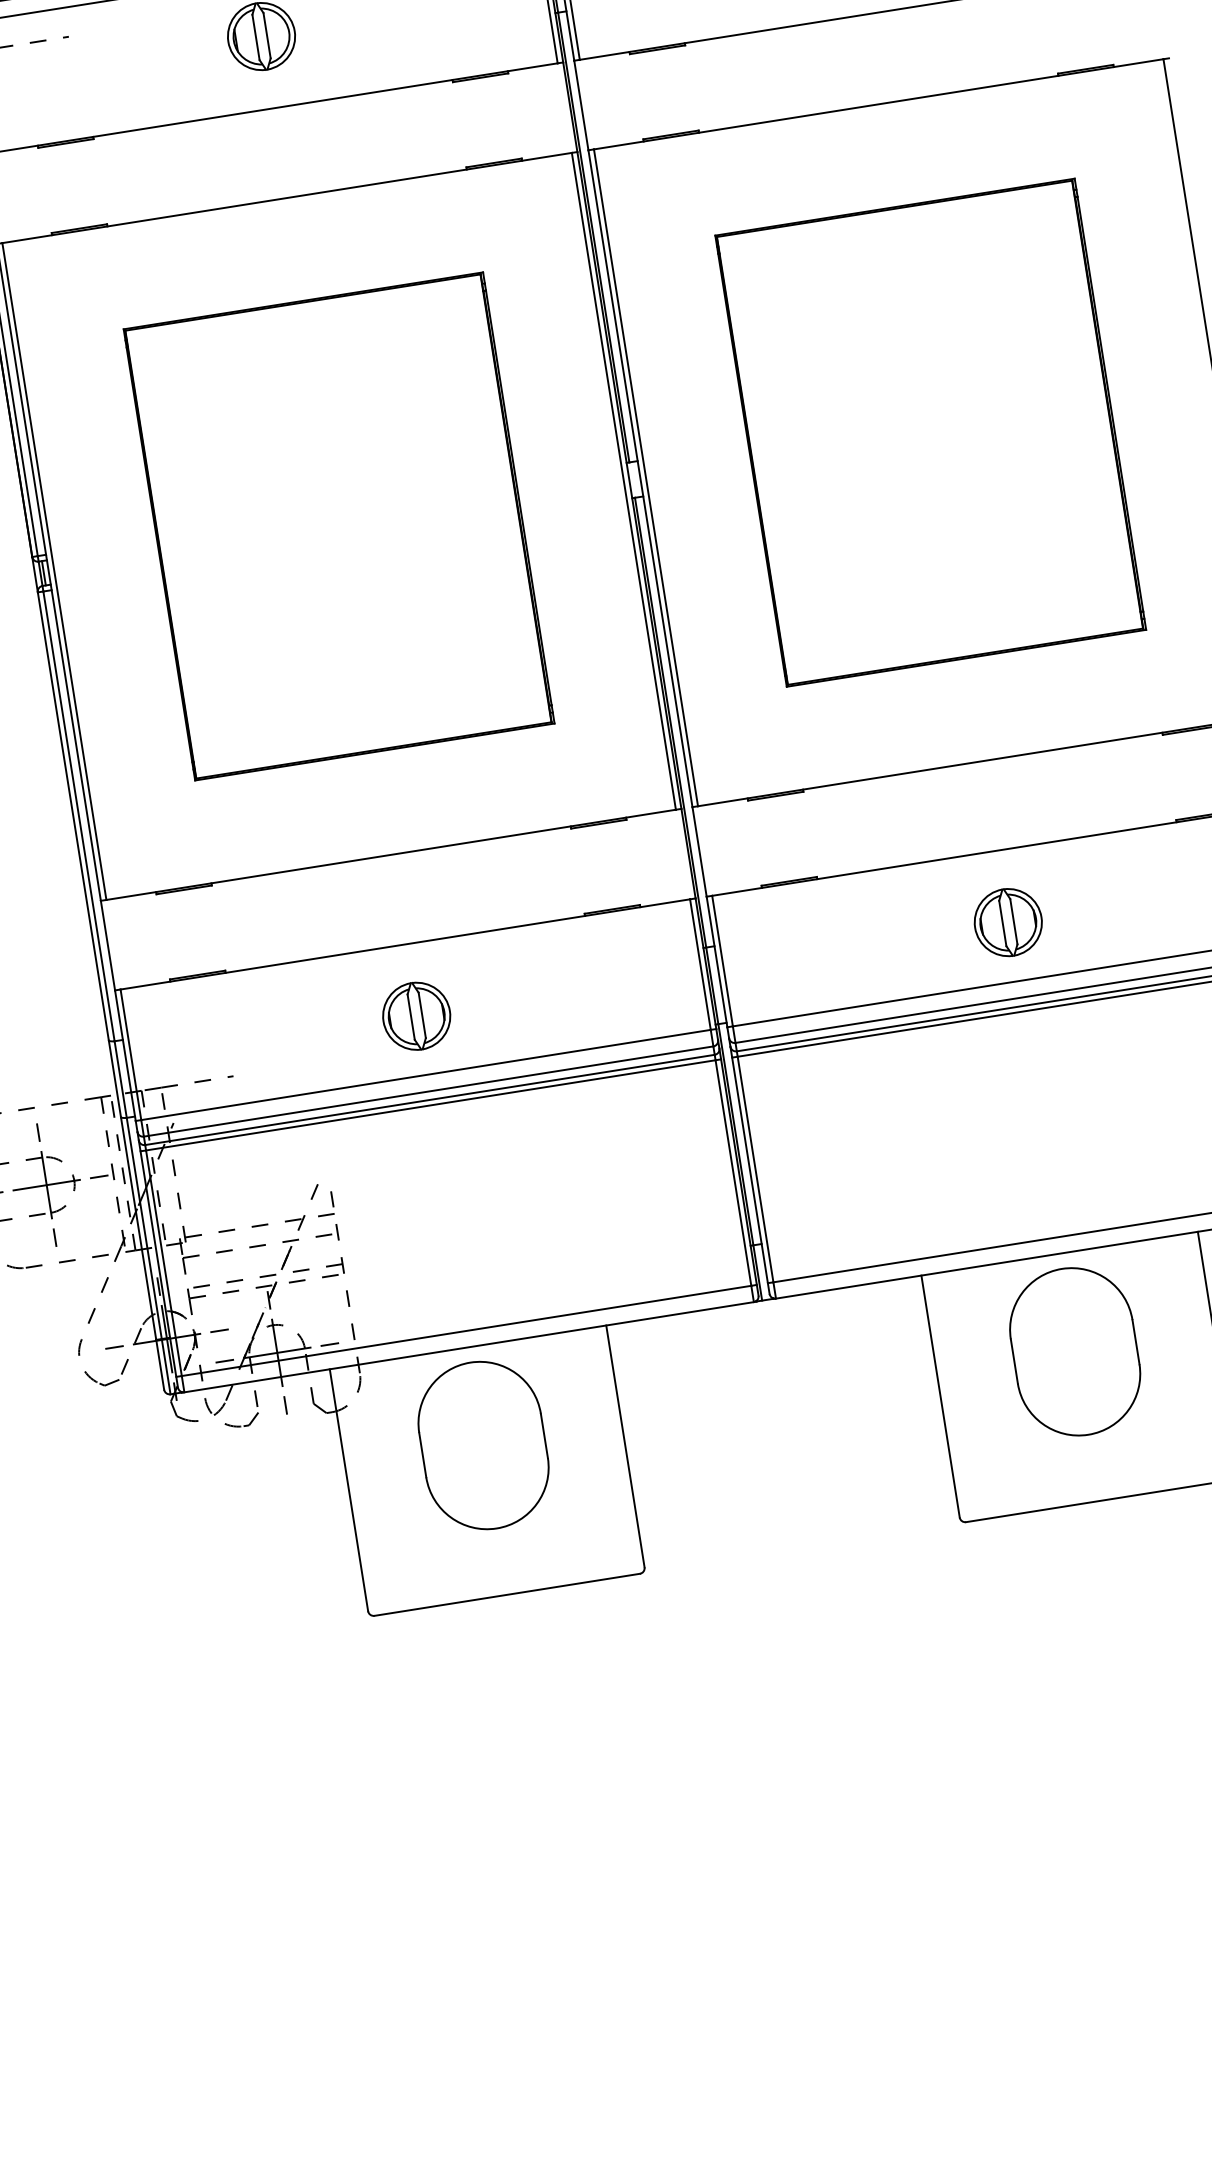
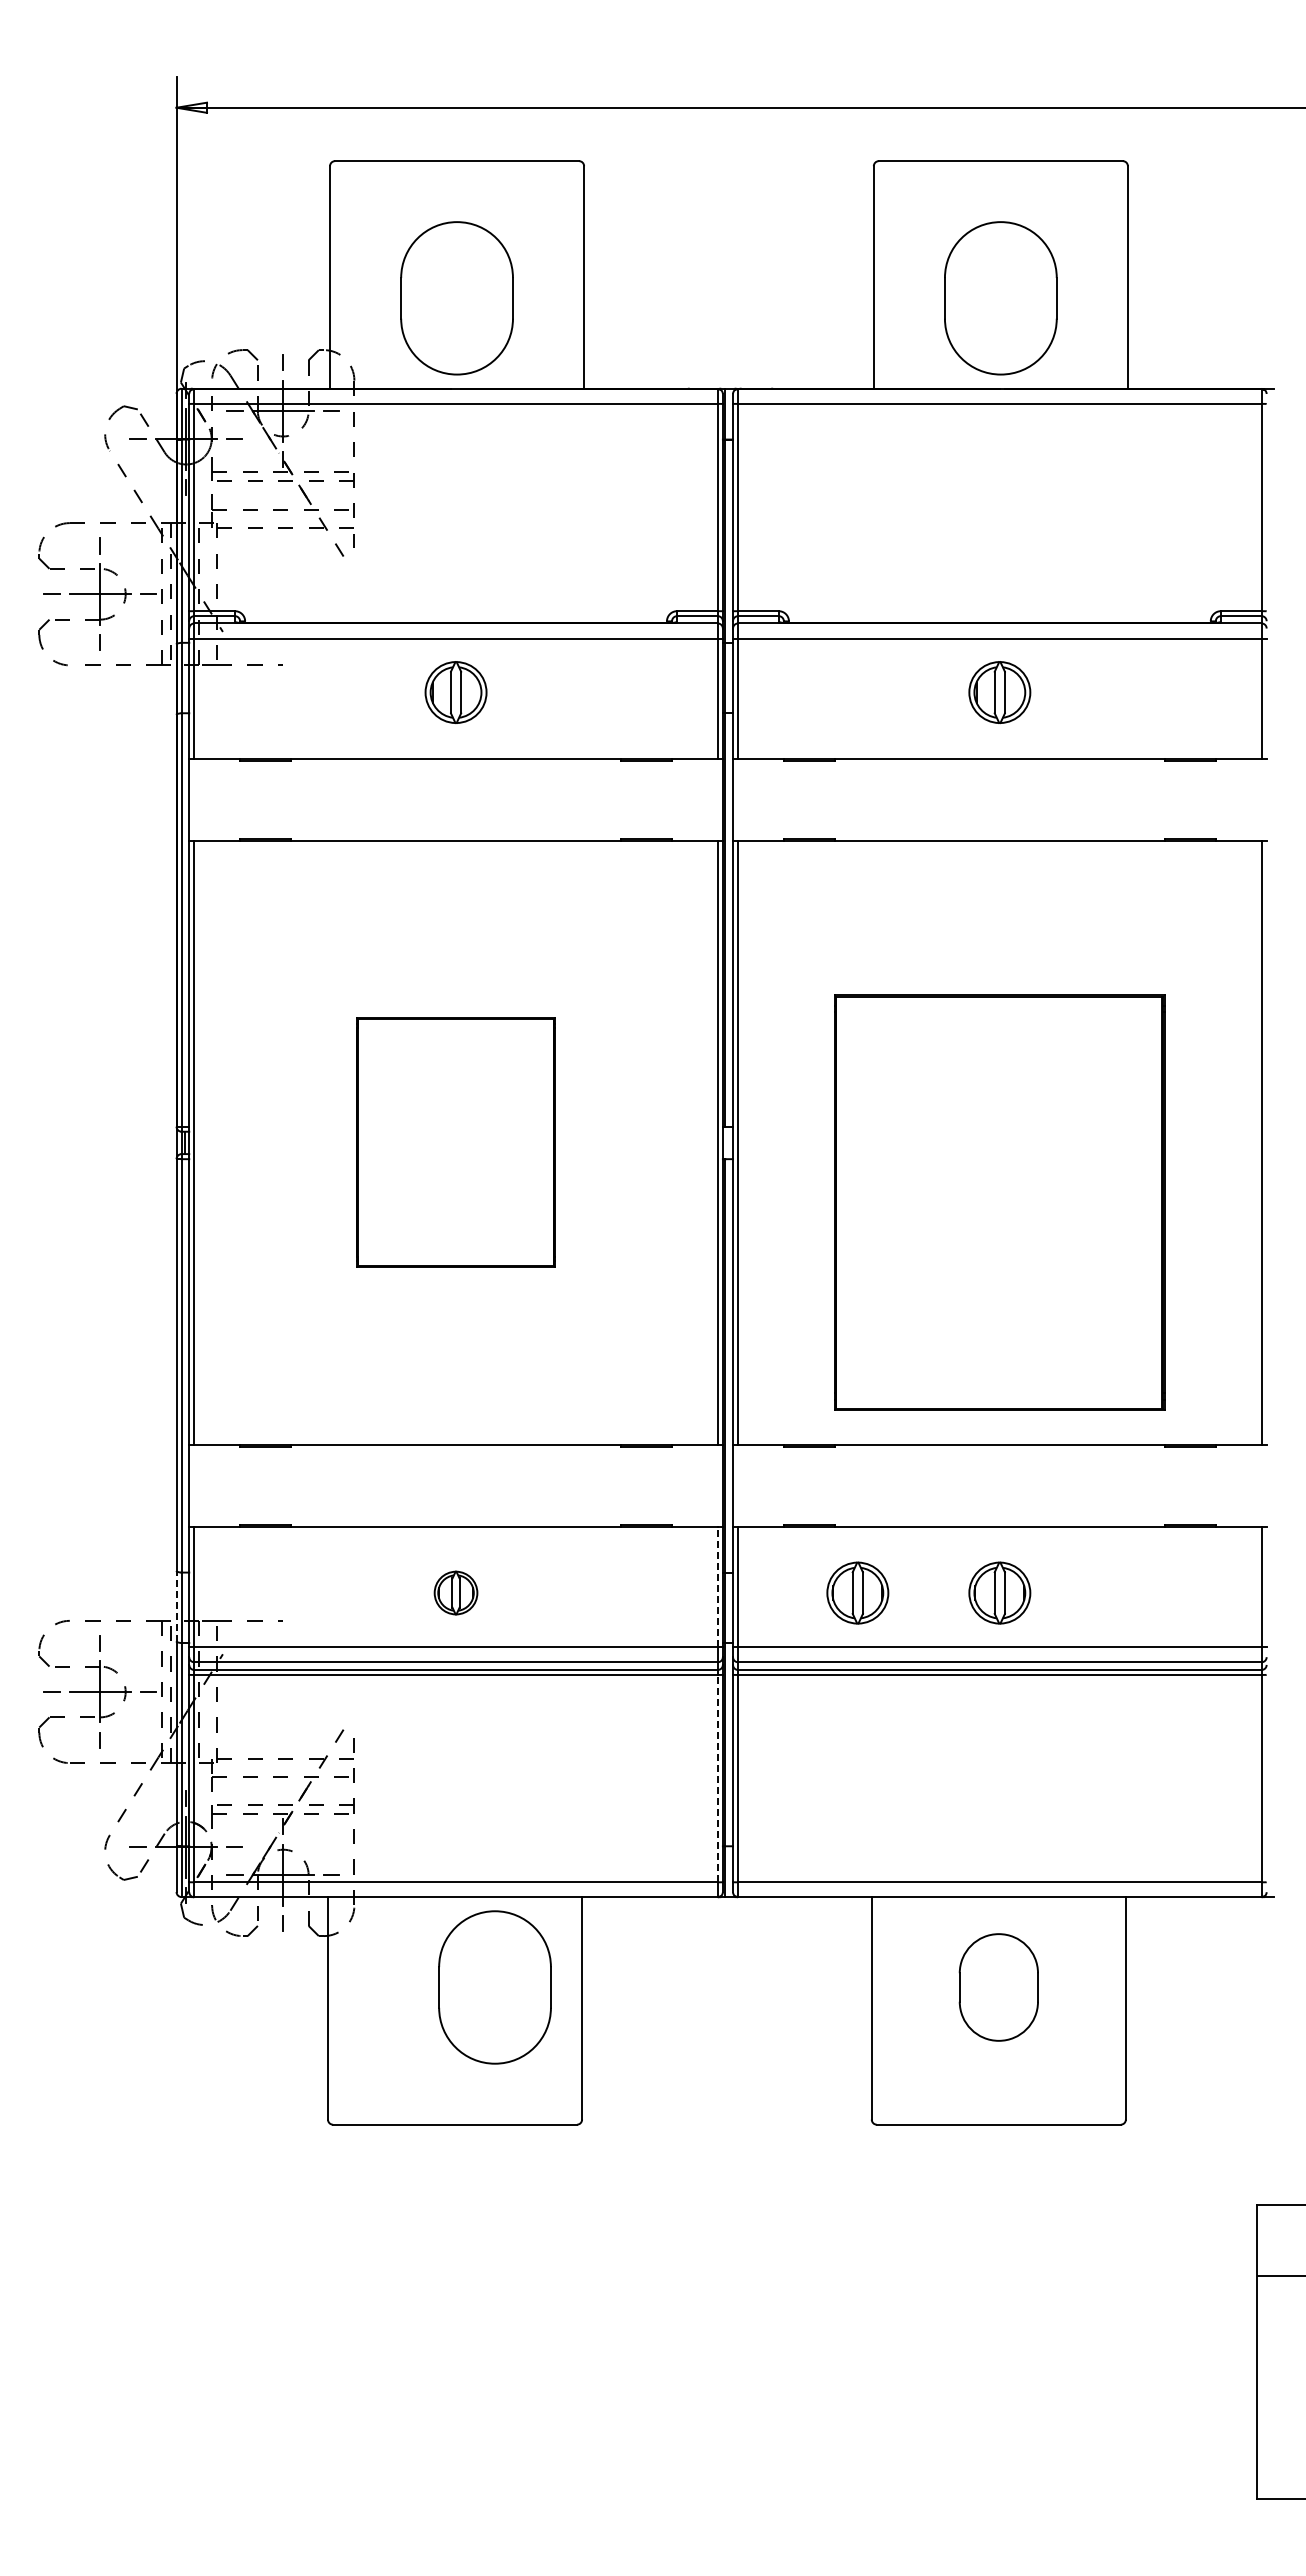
part: (930, 432) -> (999, 1202), moved
part: (338, 526) -> (455, 1142), size x0.6
part: (853, 946) -> (857, 1592), added
line: (700, 964) -> (717, 1586), solid -> dashed
part: (416, 1015) -> (455, 1592), size x0.7
line: (114, 1077) -> (176, 1605), solid -> dashed
line: (733, 1172) -> (717, 1778), solid -> dashed
part: (1074, 1351) -> (998, 1987), size x0.7
part: (482, 1445) -> (494, 1987), moved

